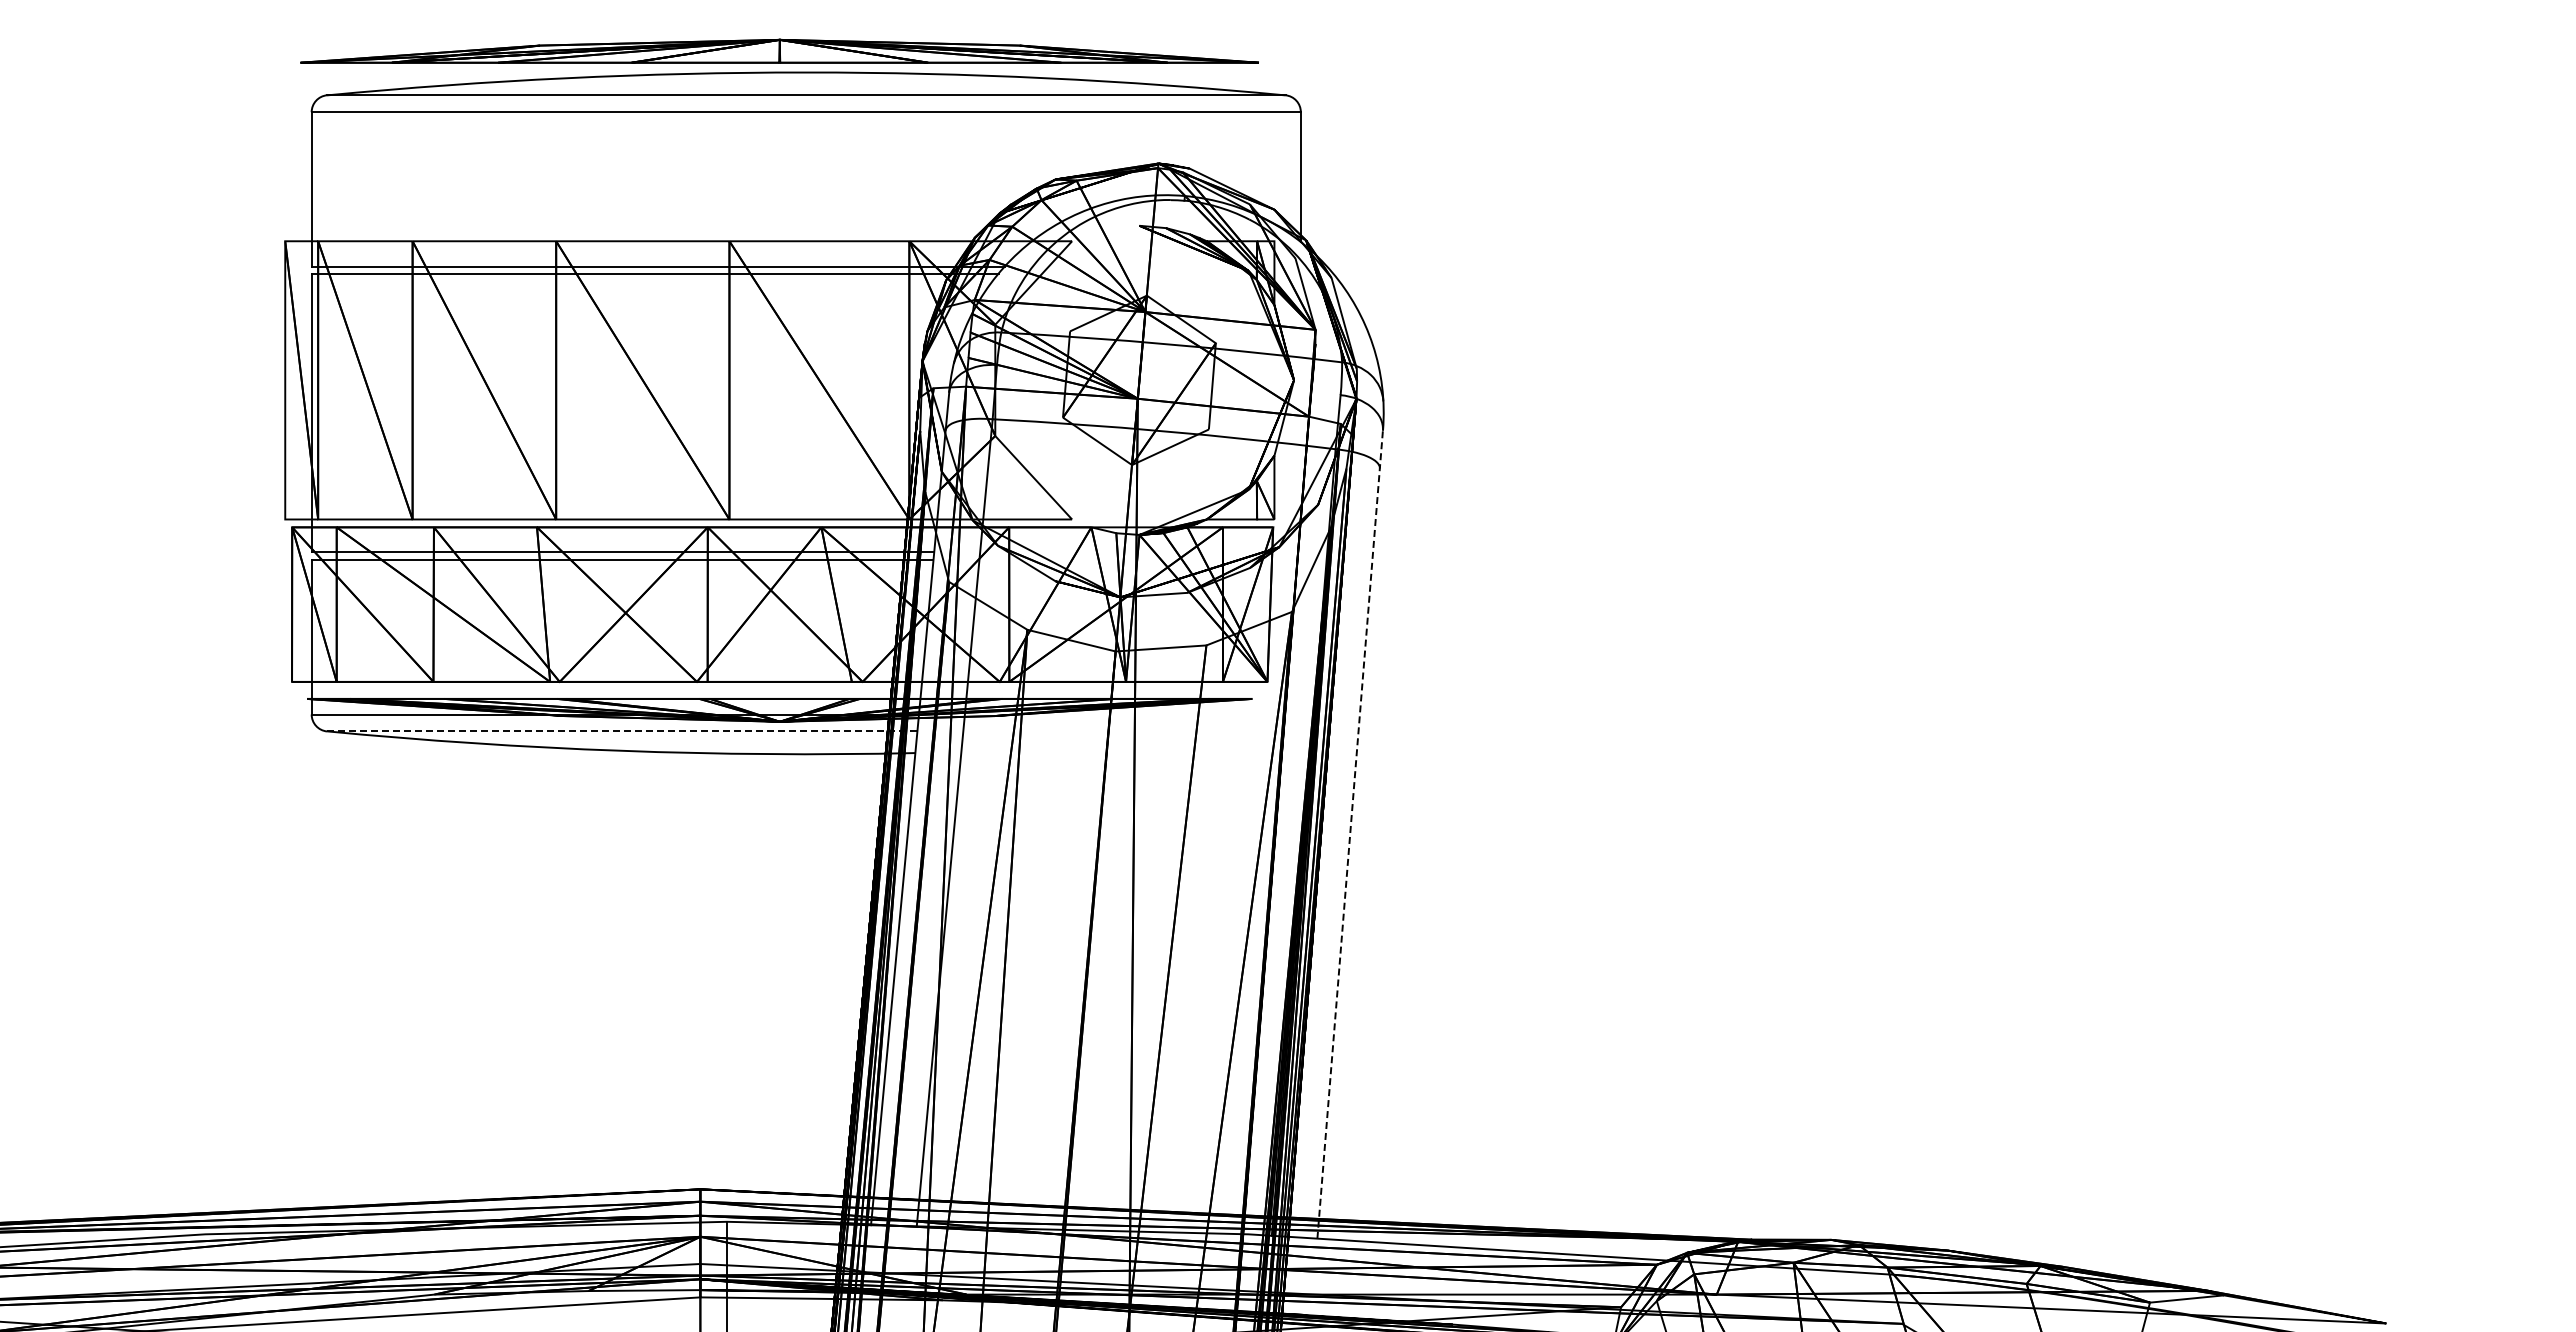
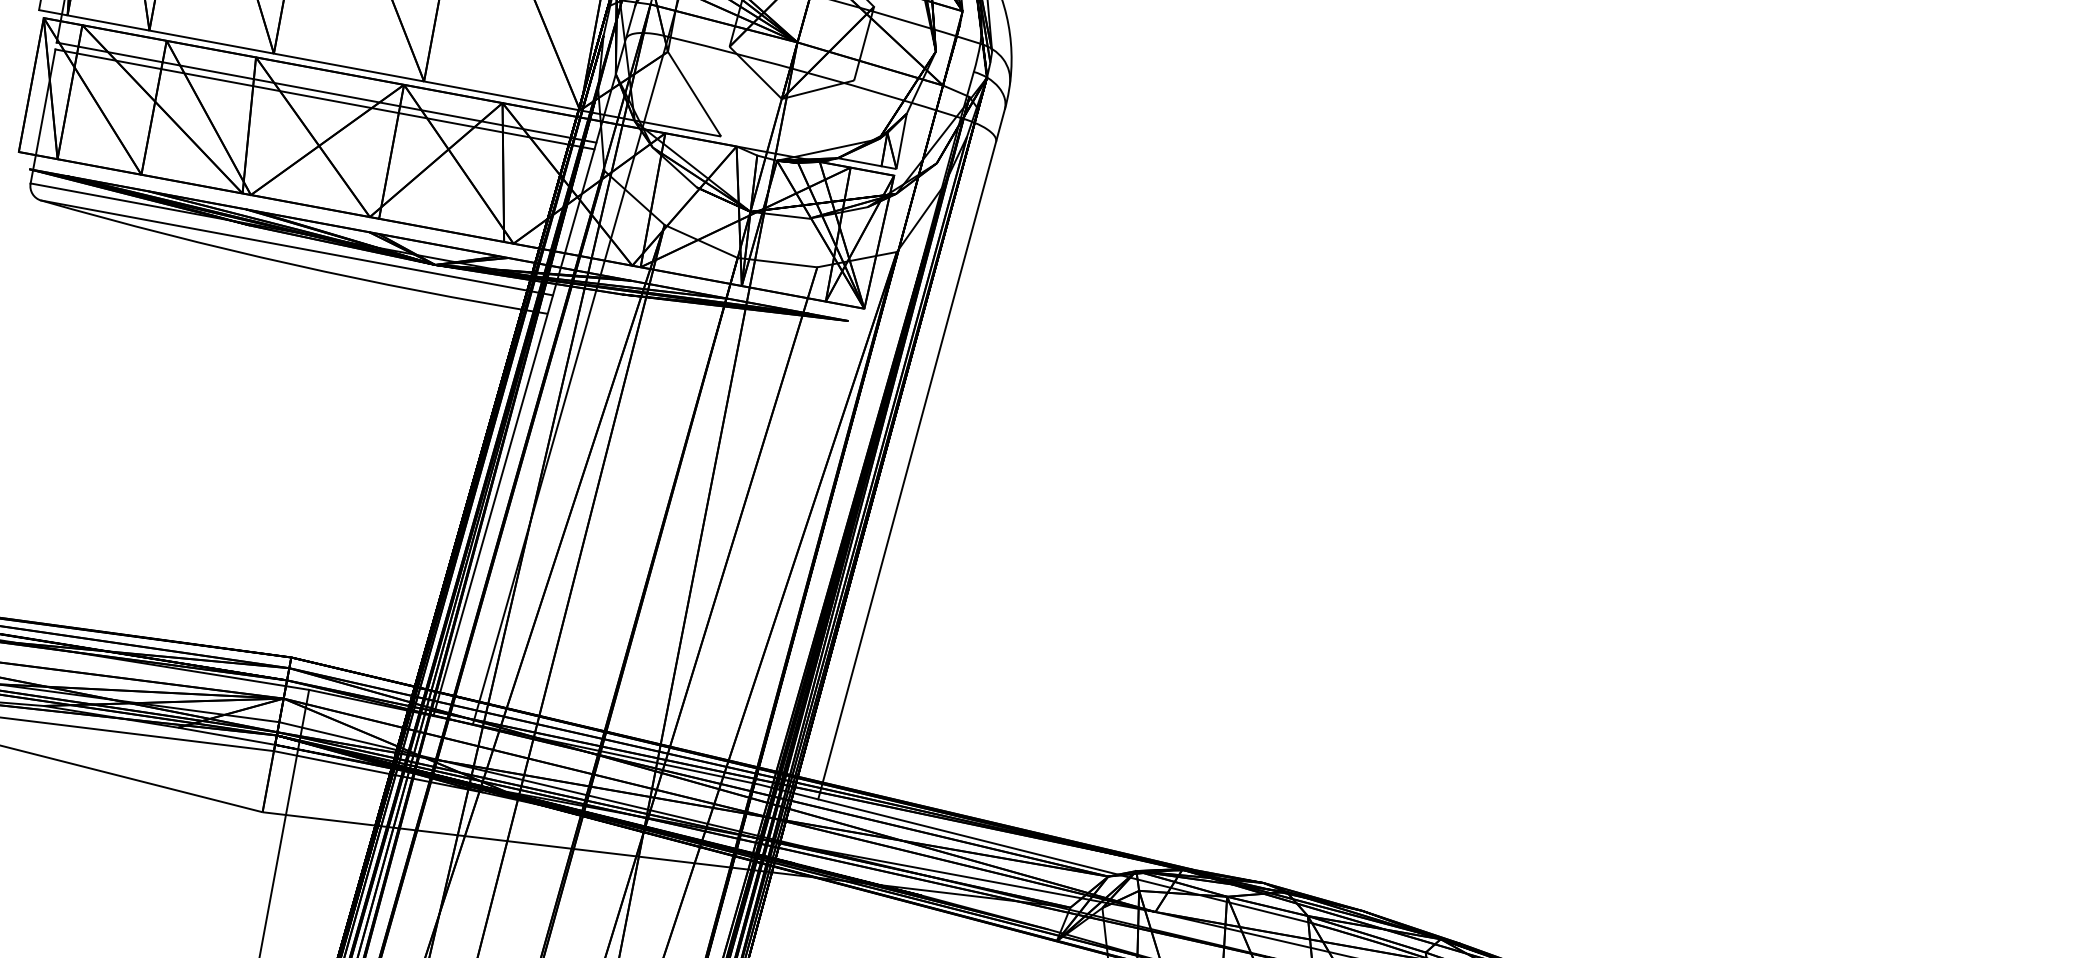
line: (621, 731) -> (296, 247), dashed -> solid
line: (1350, 834) -> (911, 454), dashed -> solid

